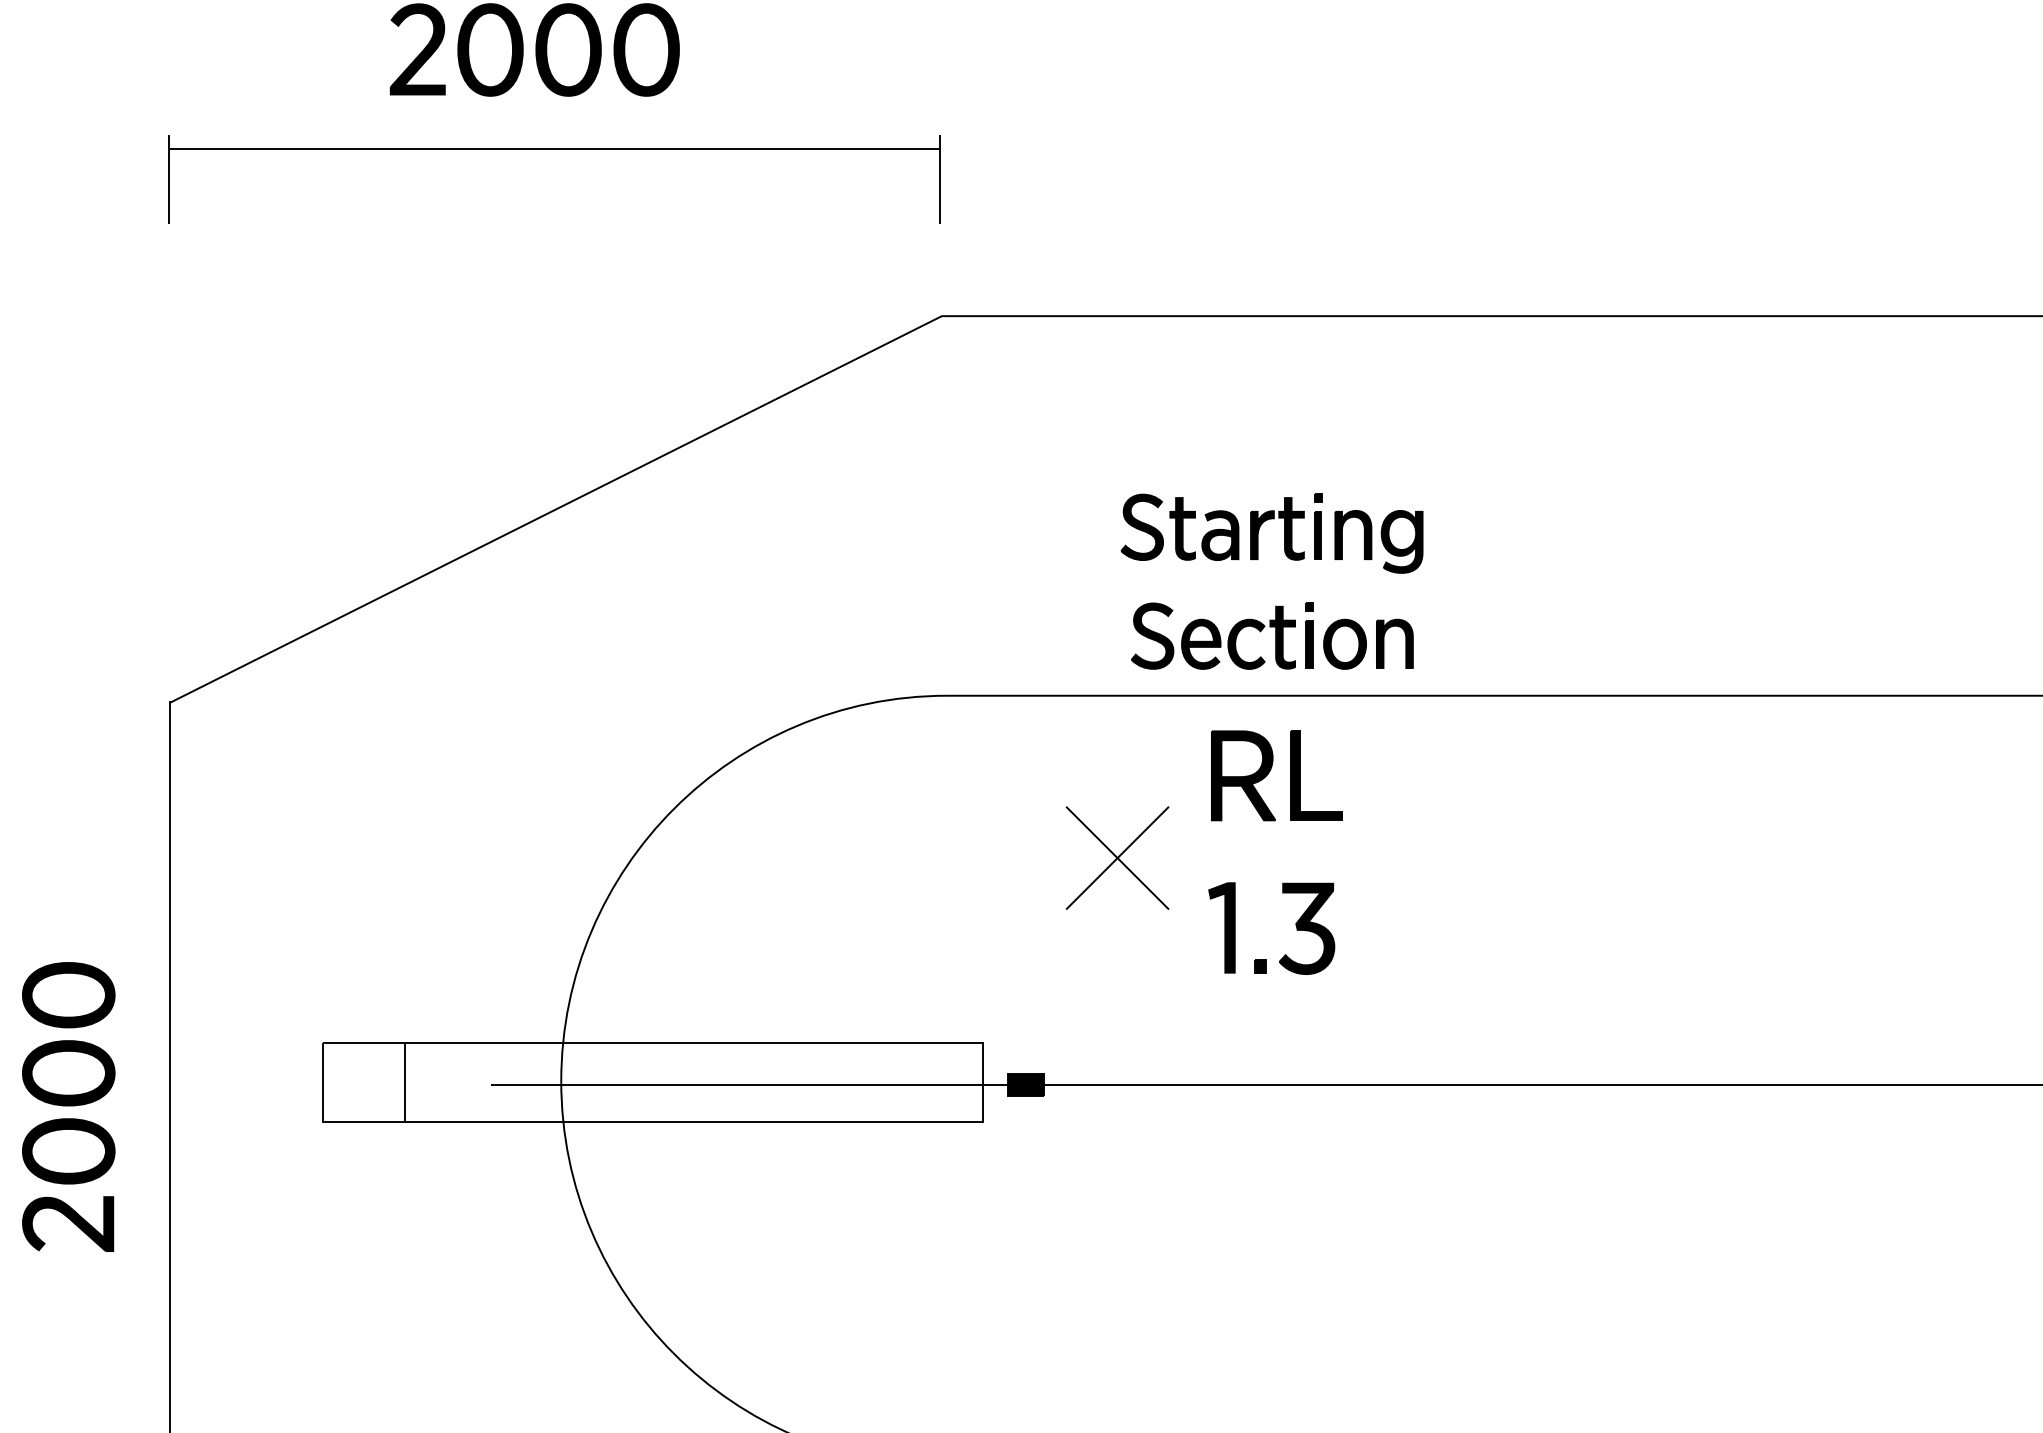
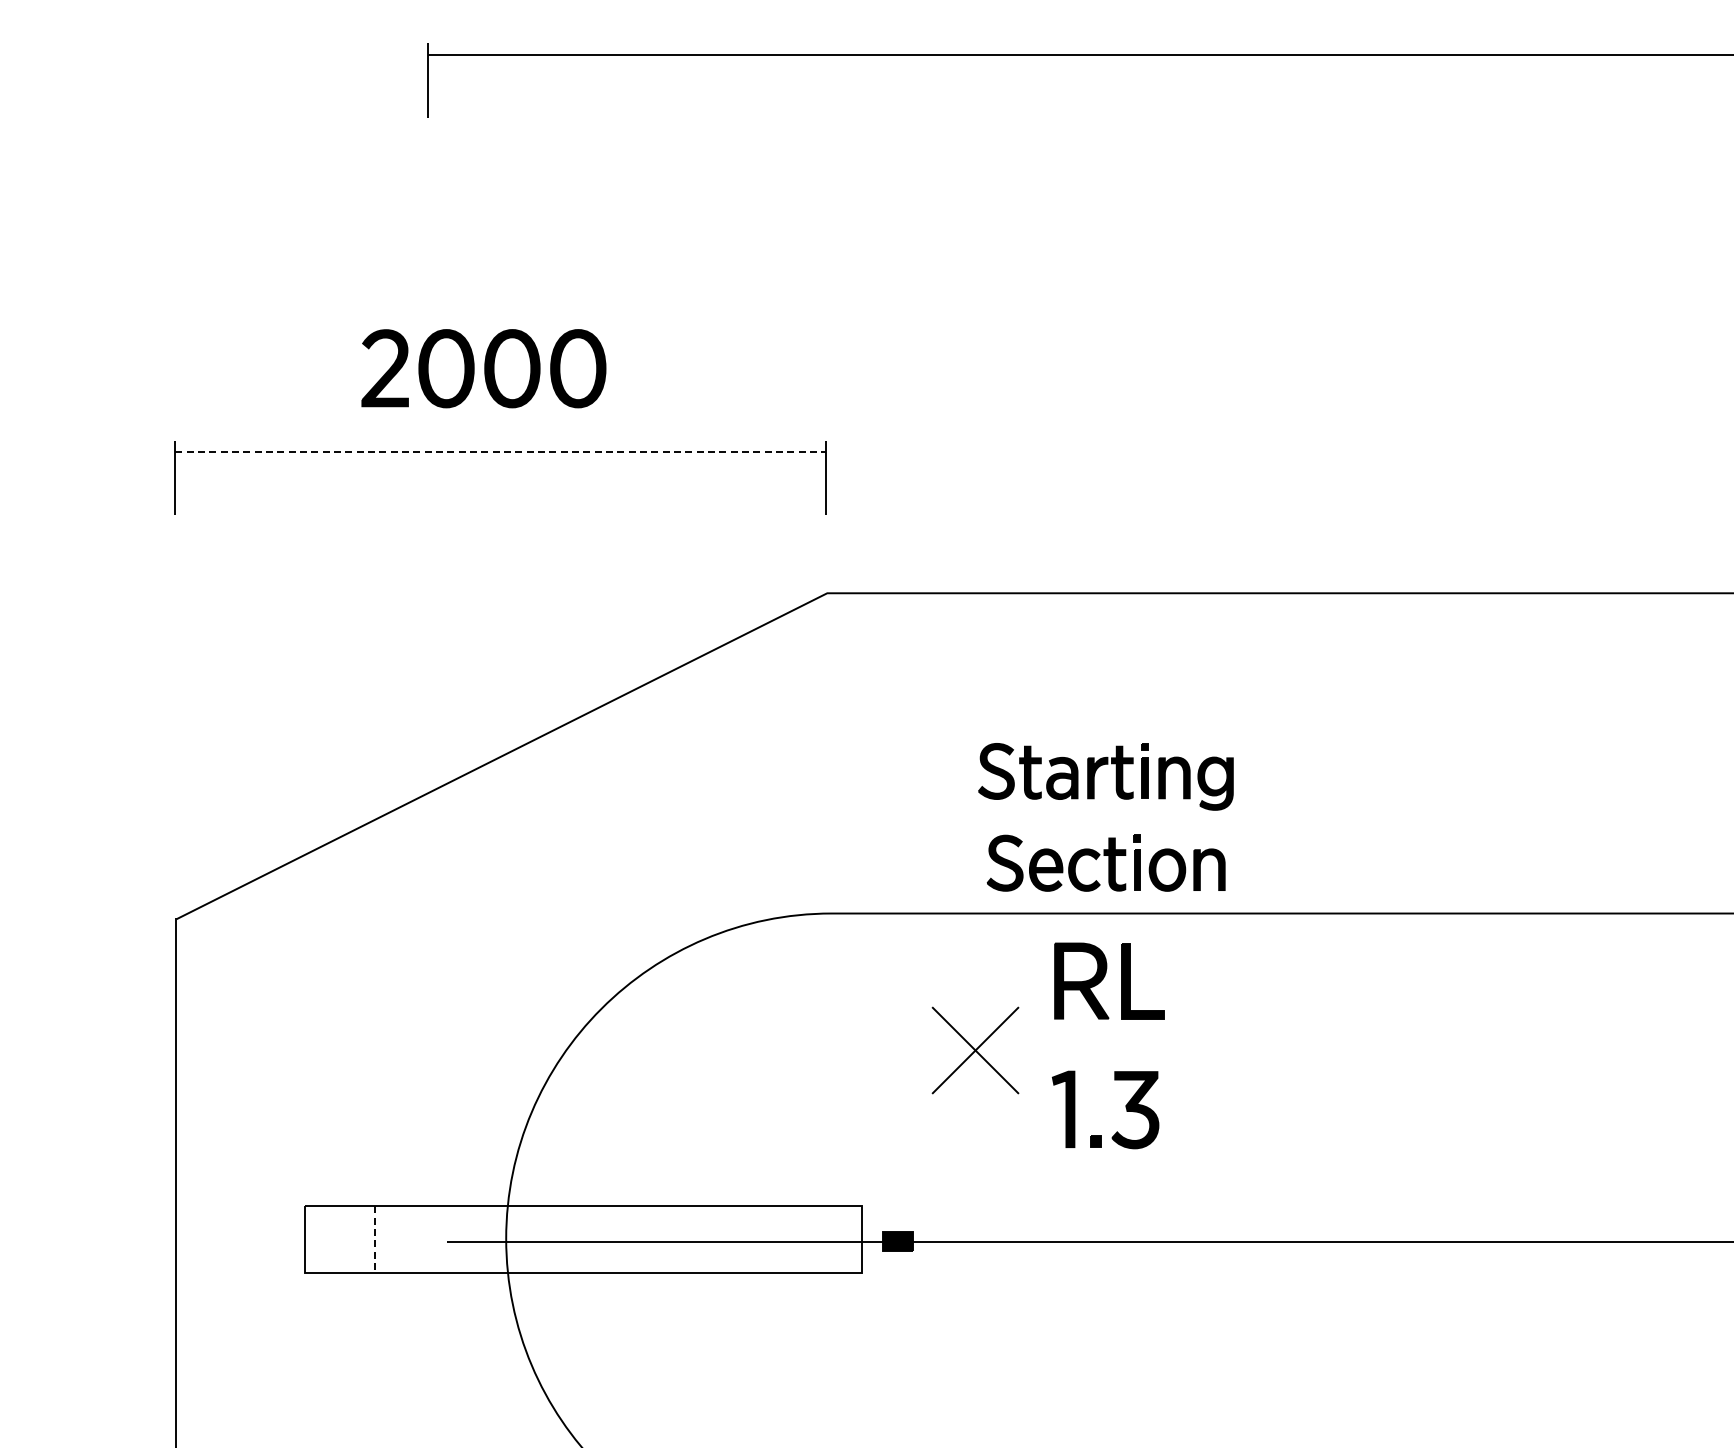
line: (555, 149) -> (501, 452), solid -> dashed
line: (405, 1082) -> (374, 1239), solid -> dashed
part: (68, 1107) -> (90, 1260), removed

